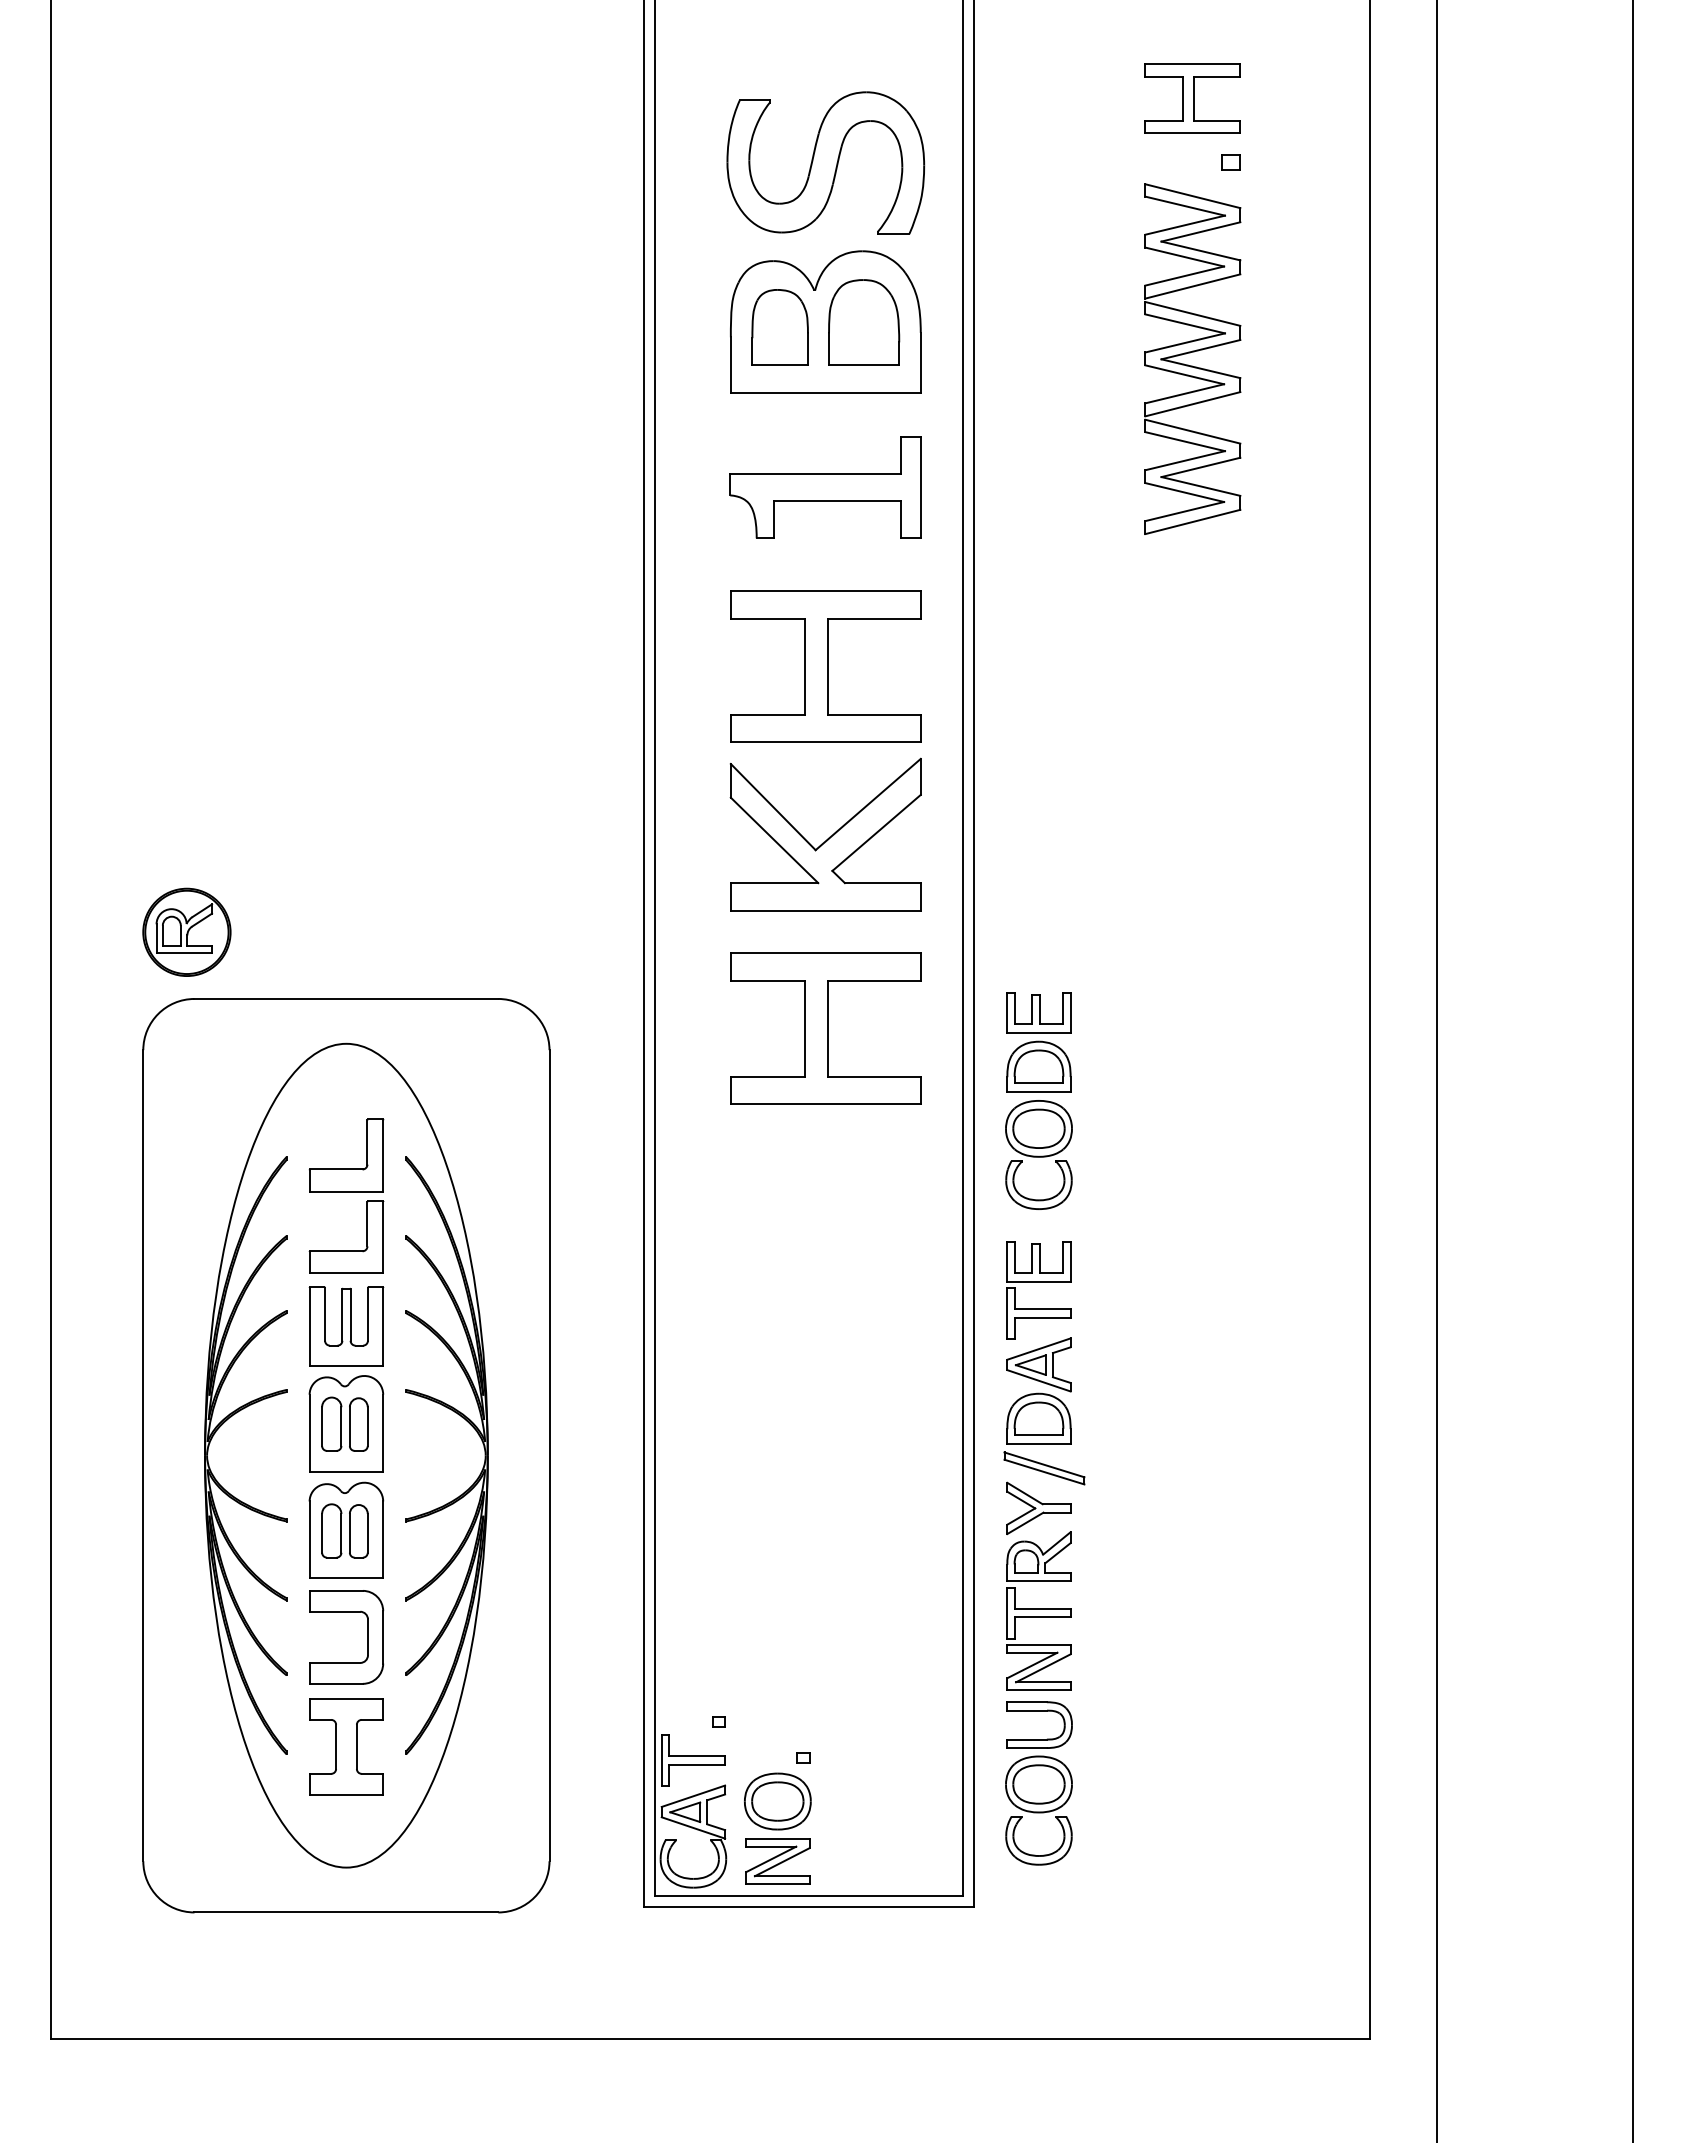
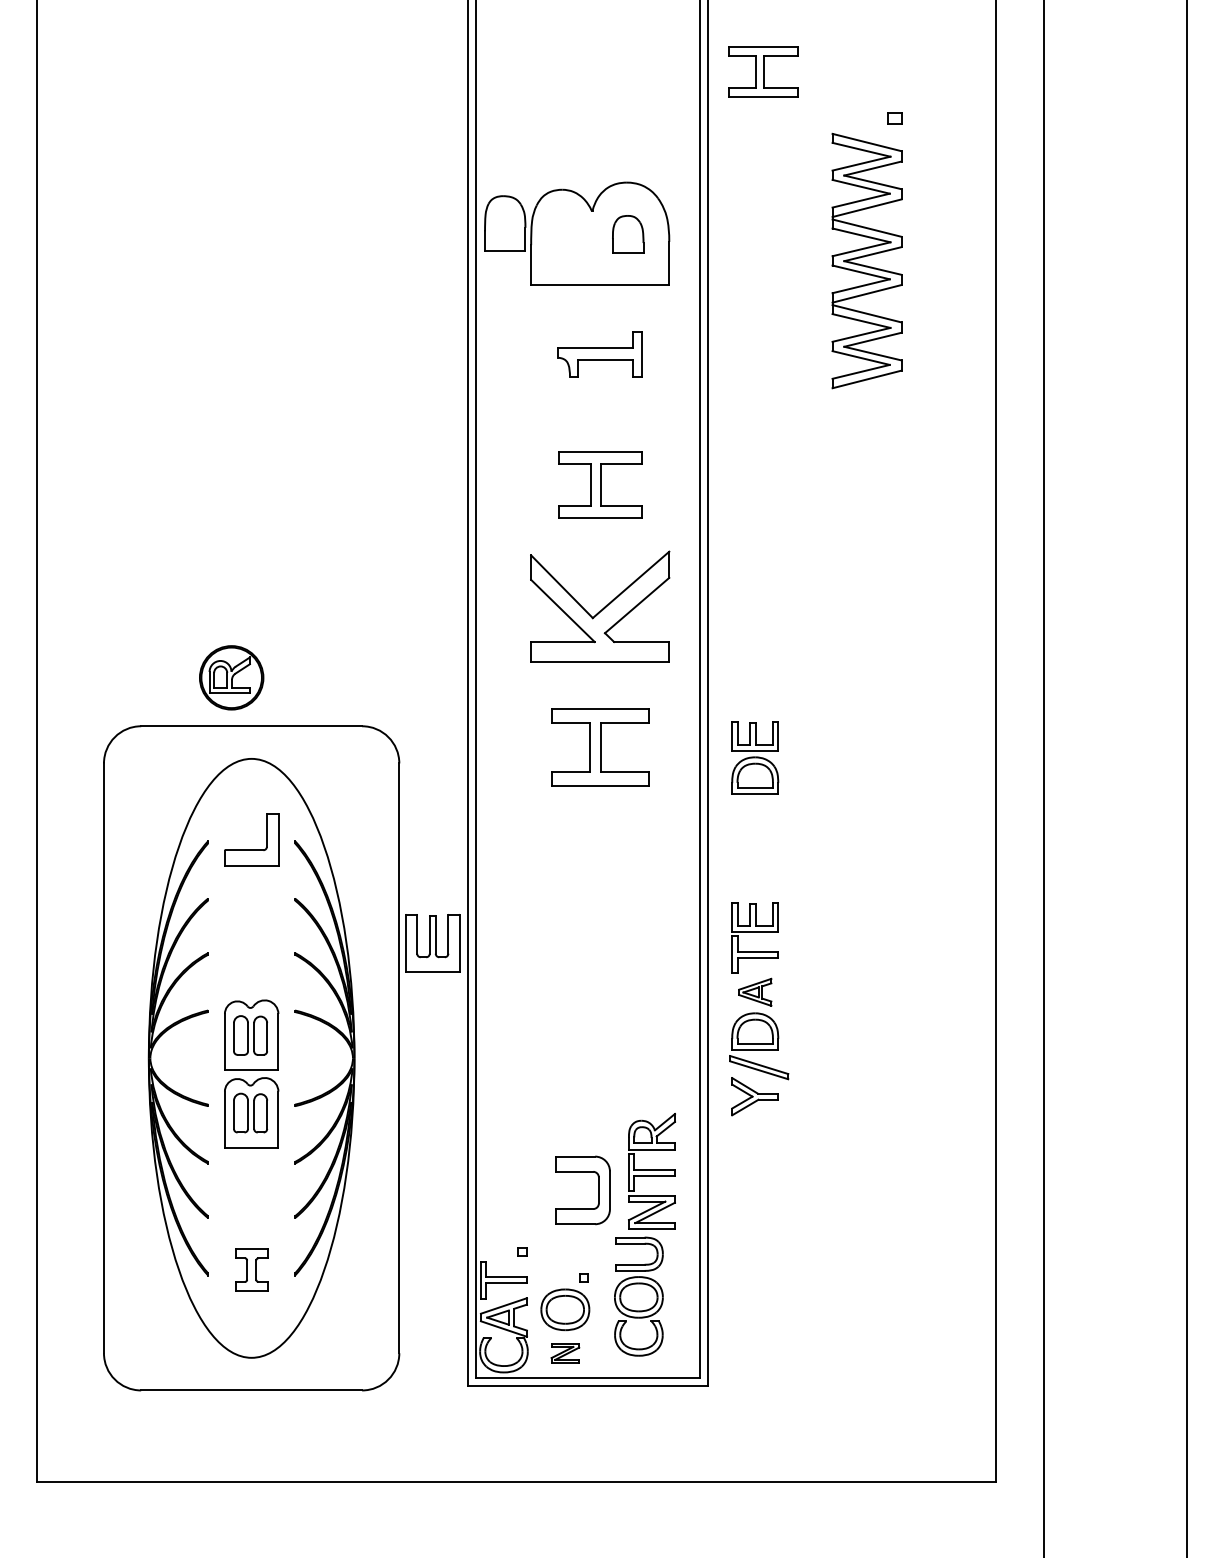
part: (1192, 98) -> (762, 71), moved
part: (825, 162) -> (600, 118), removed
part: (864, 322) -> (628, 234), size x0.6
part: (779, 327) -> (504, 223), moved
part: (825, 487) -> (600, 354), size x0.6
part: (825, 666) -> (600, 484), size x0.6
part: (186, 931) -> (231, 677), moved
part: (825, 1028) -> (600, 747), size x0.7
part: (1038, 1154) -> (754, 839), removed
part: (346, 1250) -> (251, 909), removed
part: (346, 1326) -> (432, 943), moved
part: (1038, 1364) -> (754, 992), size x0.7
part: (1038, 1610) -> (651, 1170), moved
part: (367, 1637) -> (598, 1190), moved
part: (346, 1746) -> (251, 1269), size x0.6
part: (1038, 1783) -> (638, 1296), moved
part: (777, 1861) -> (565, 1353), size x0.6

